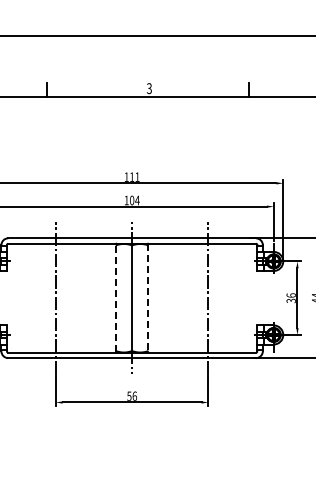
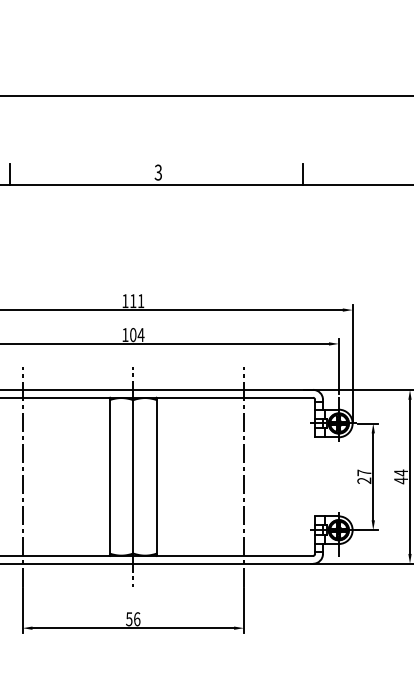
line: (115, 297) -> (109, 475), dashed -> solid
line: (148, 298) -> (157, 477), dashed -> solid
text: (290, 298) -> (363, 477), 36 -> 27

